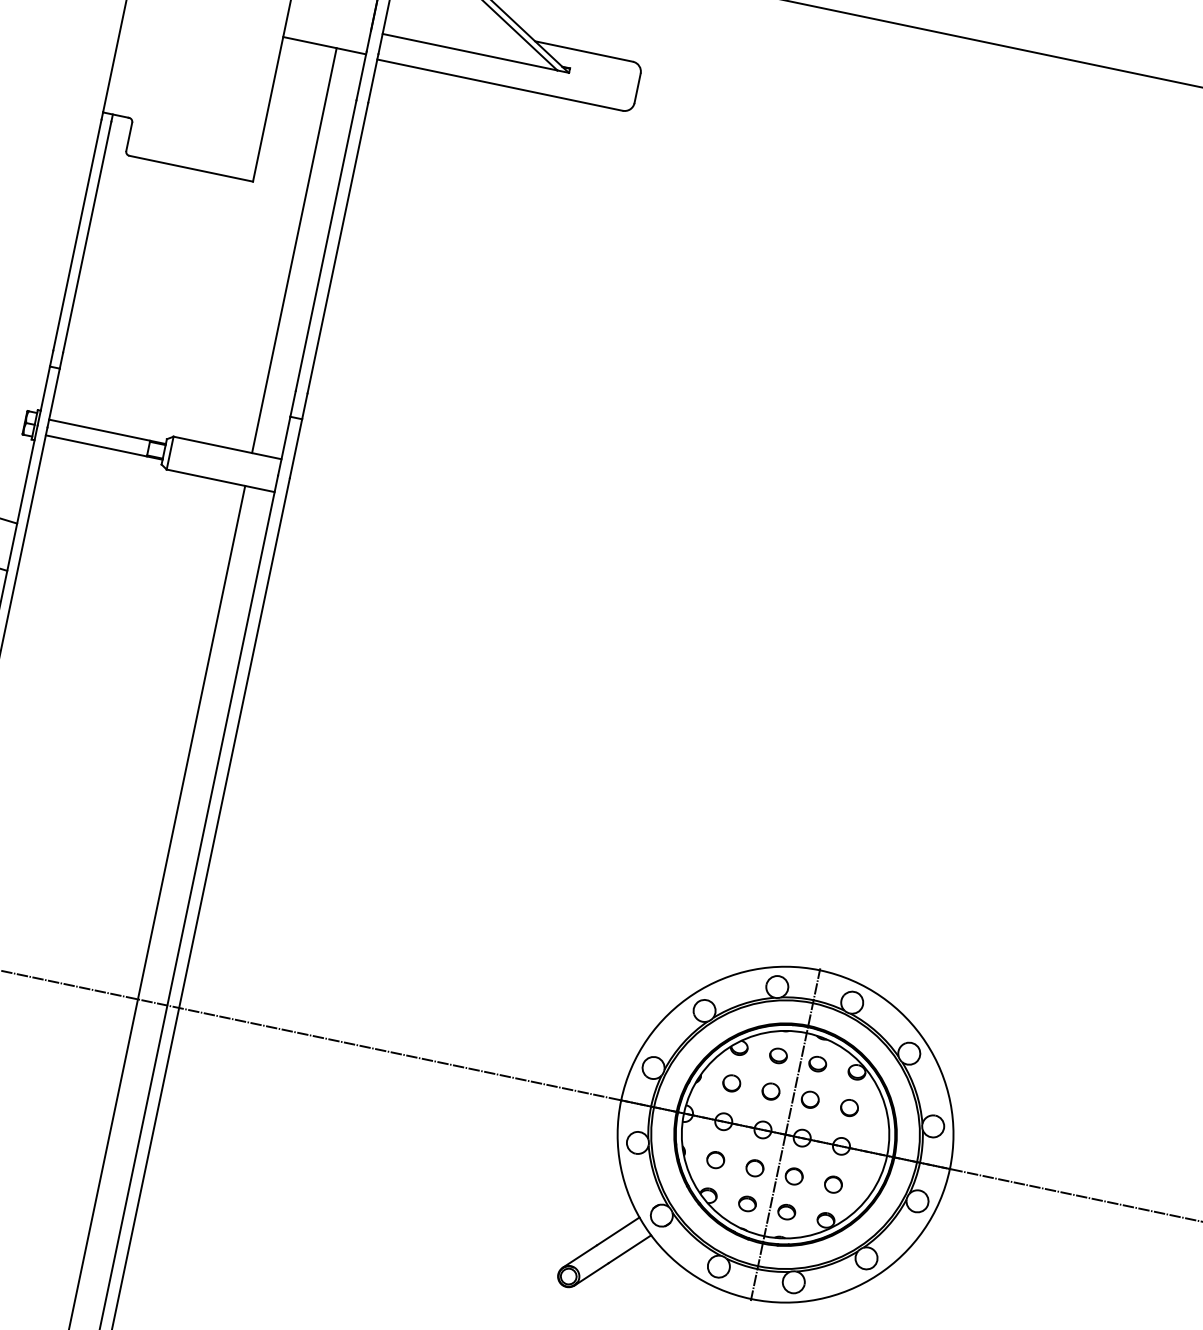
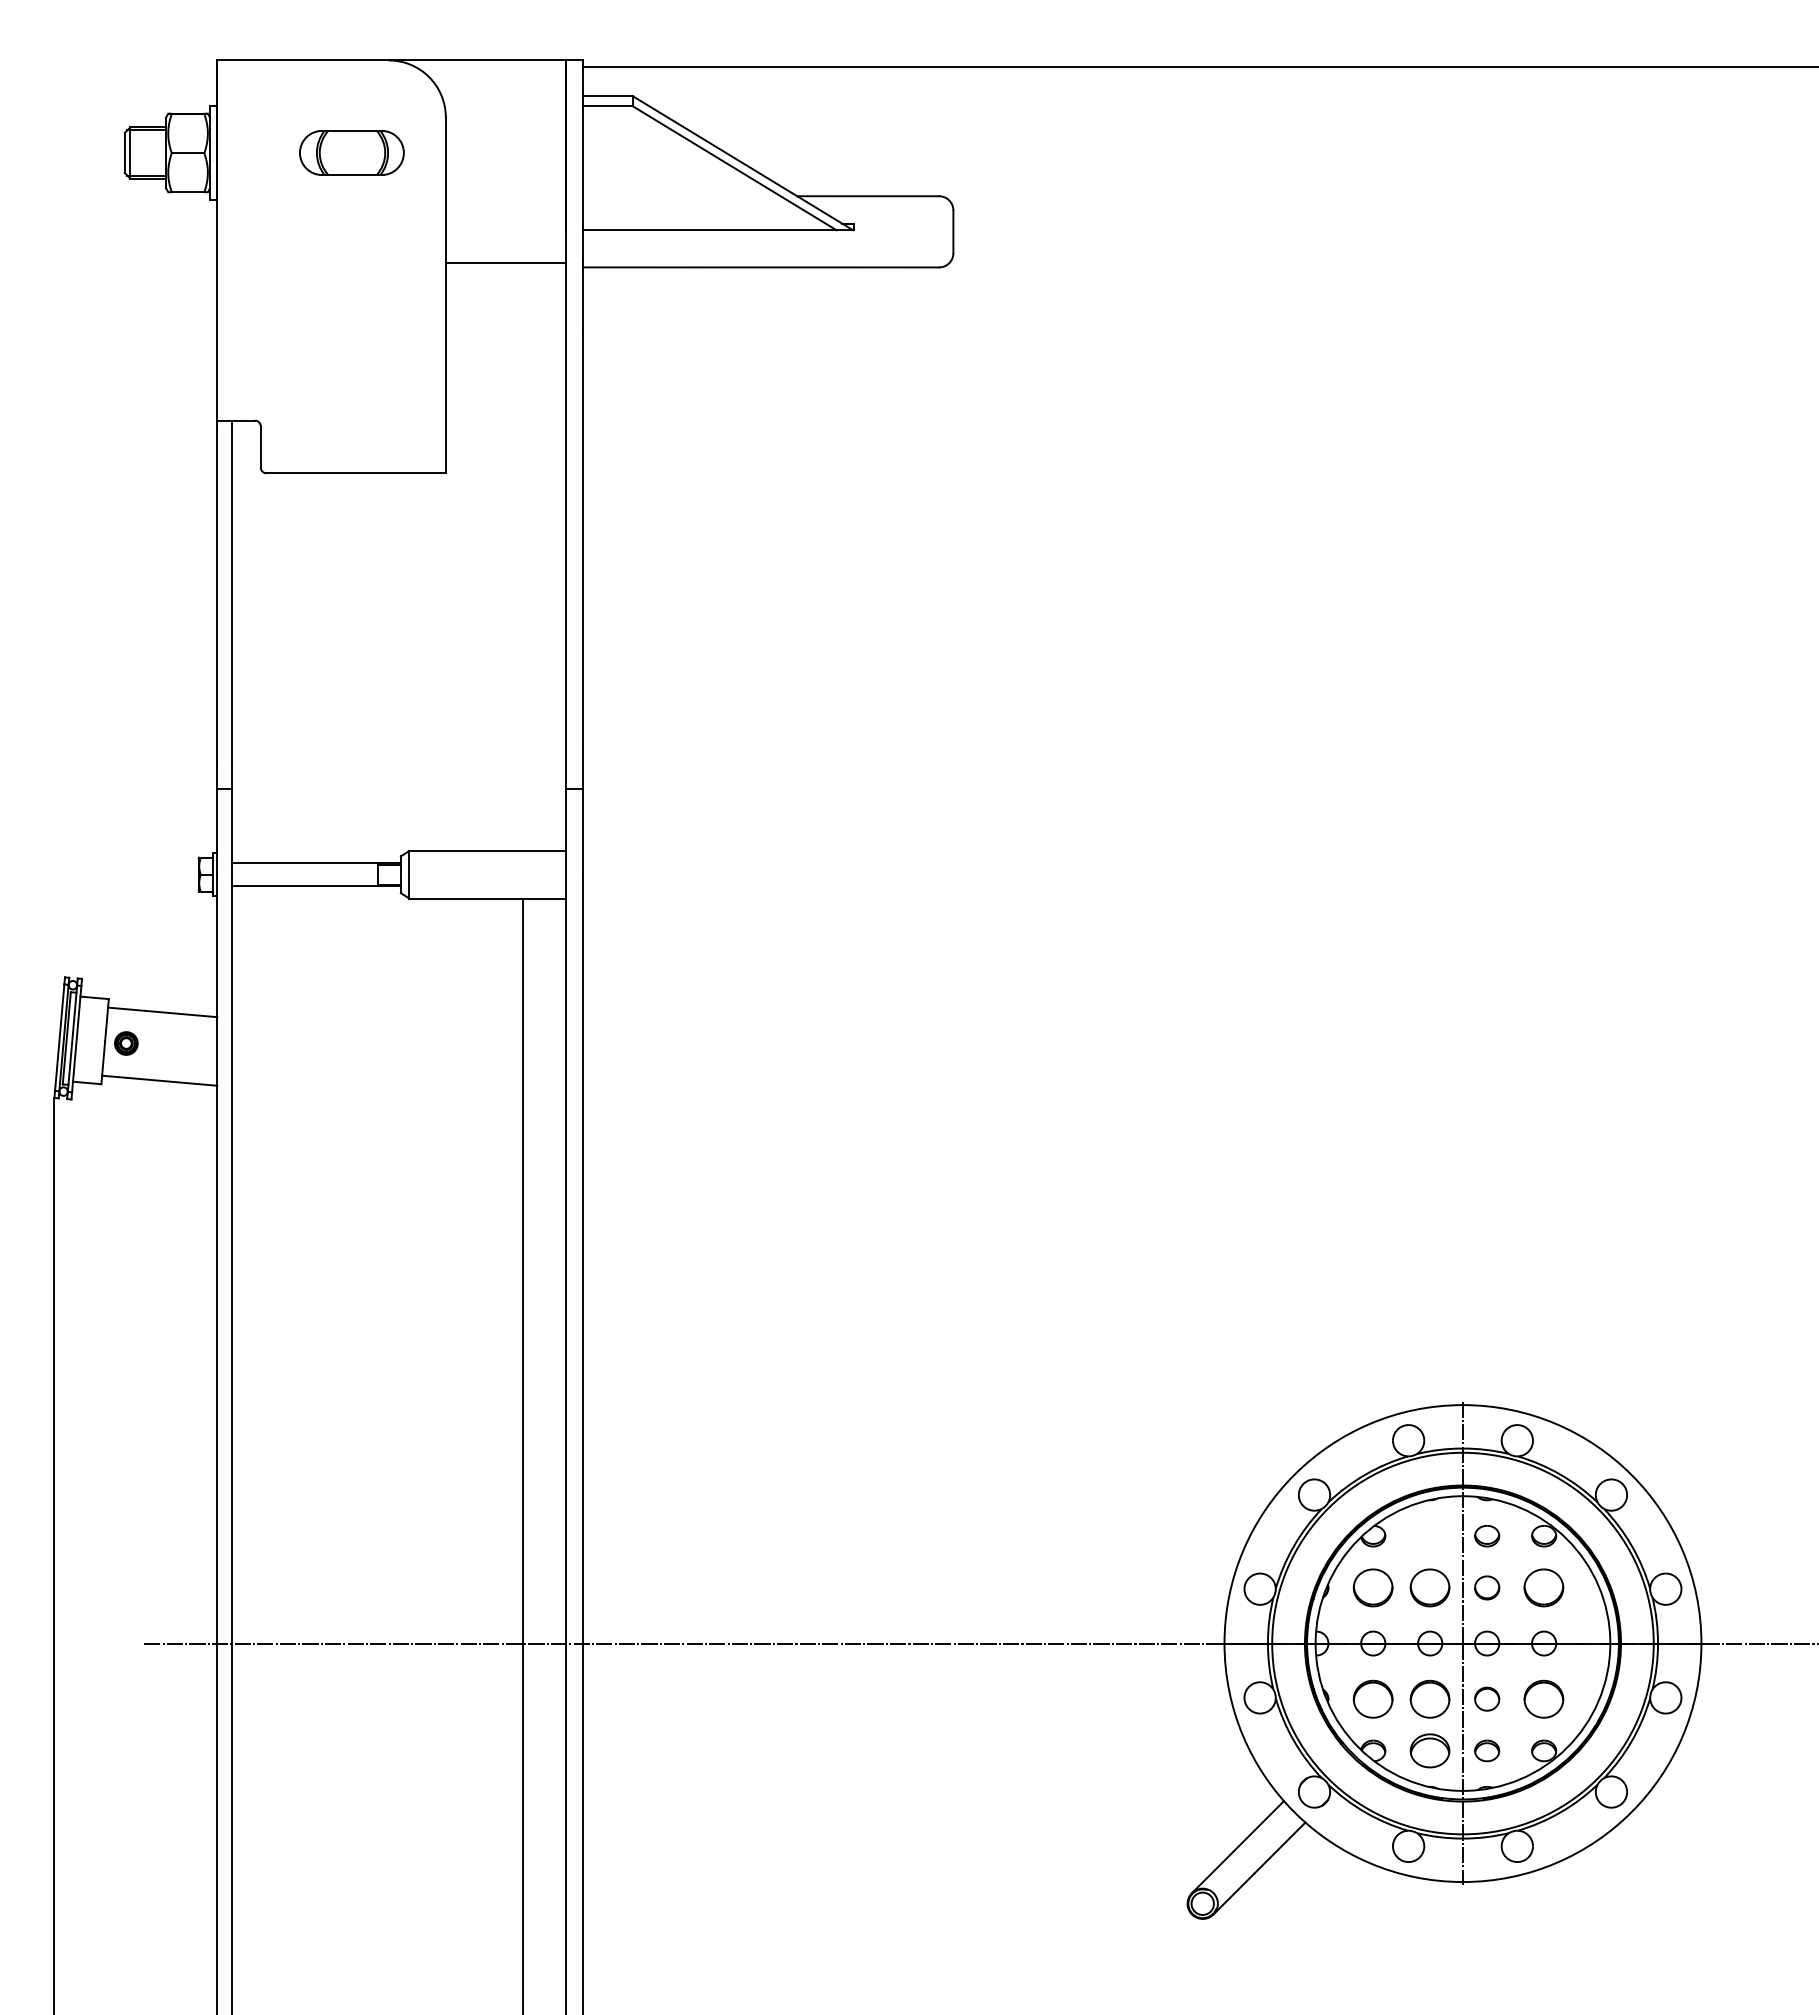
line: (294, 250) -> (523, 556), removed
part: (778, 1056) -> (1430, 1536), removed
part: (731, 1083) -> (1373, 1587), size x1.6
part: (771, 1091) -> (1430, 1587), size x1.6
part: (849, 1107) -> (1544, 1587), size x1.6
part: (715, 1159) -> (1373, 1698), size x1.6
part: (755, 1167) -> (1430, 1698), size x1.6
part: (833, 1184) -> (1544, 1698), size x1.6
part: (747, 1203) -> (1430, 1750), size x1.6

